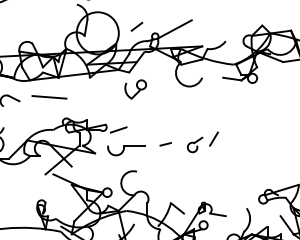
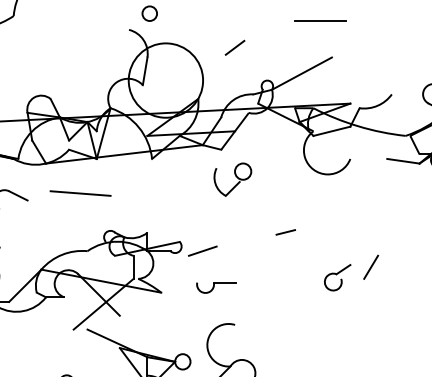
line: (136, 26) -> (234, 47), moved
line: (165, 144) -> (285, 232), moved
part: (126, 150) -> (216, 287), size x0.6

